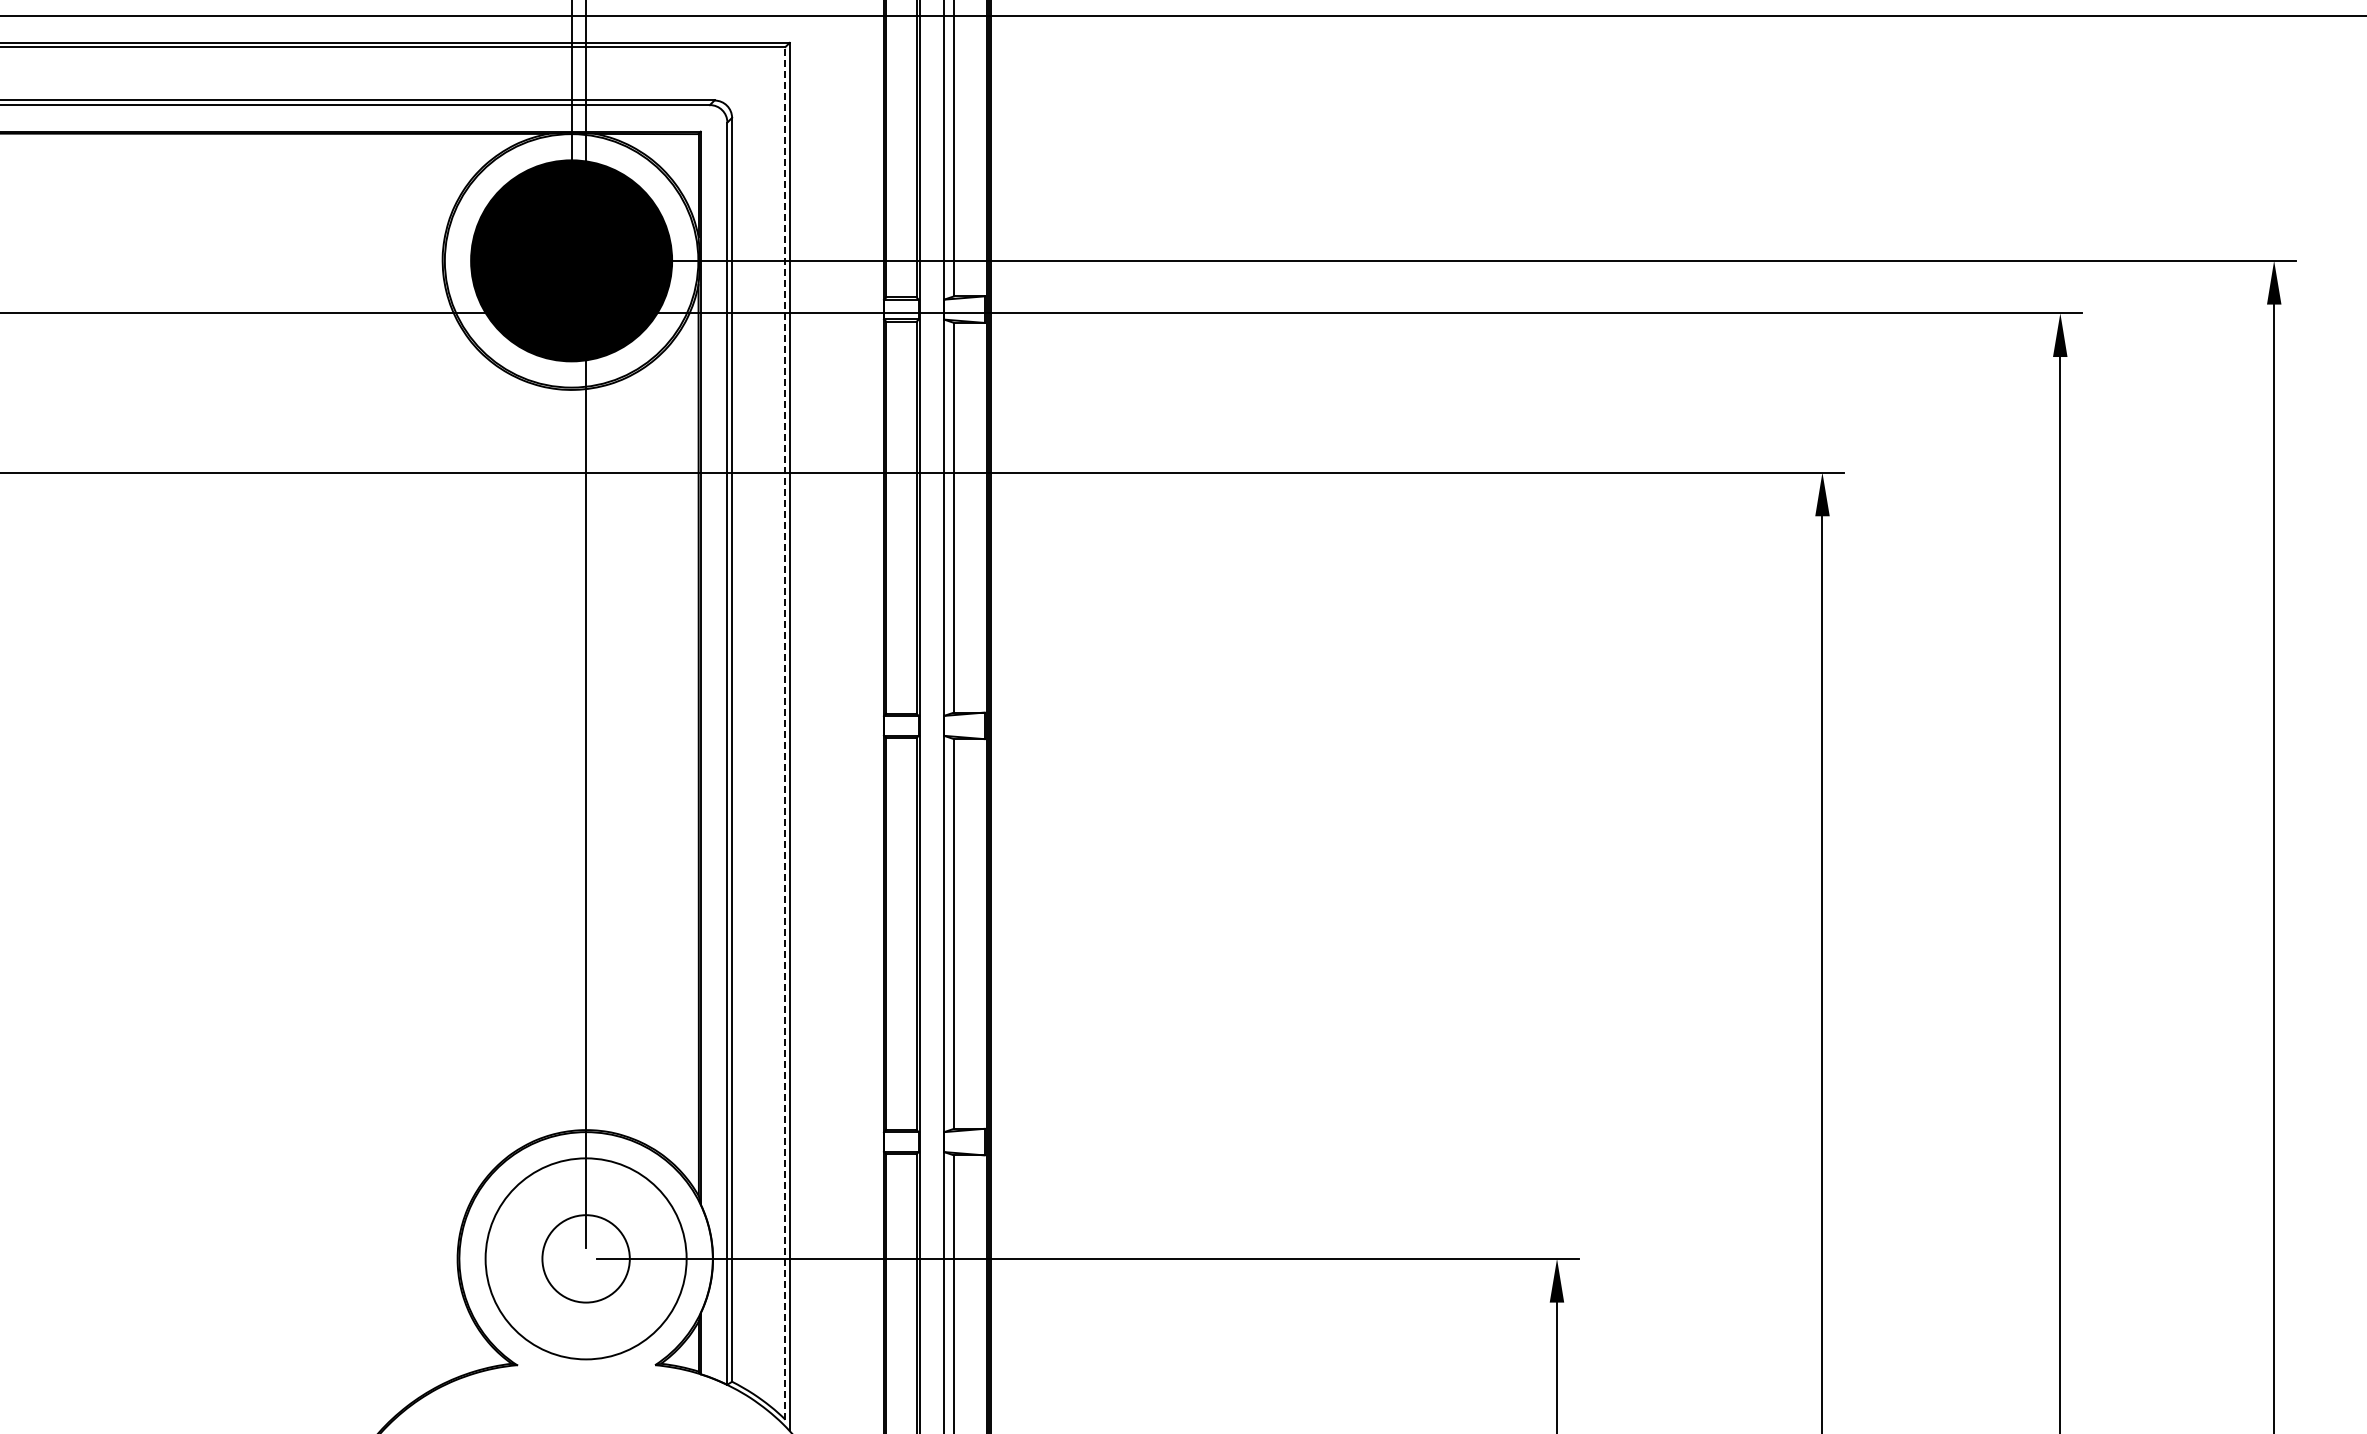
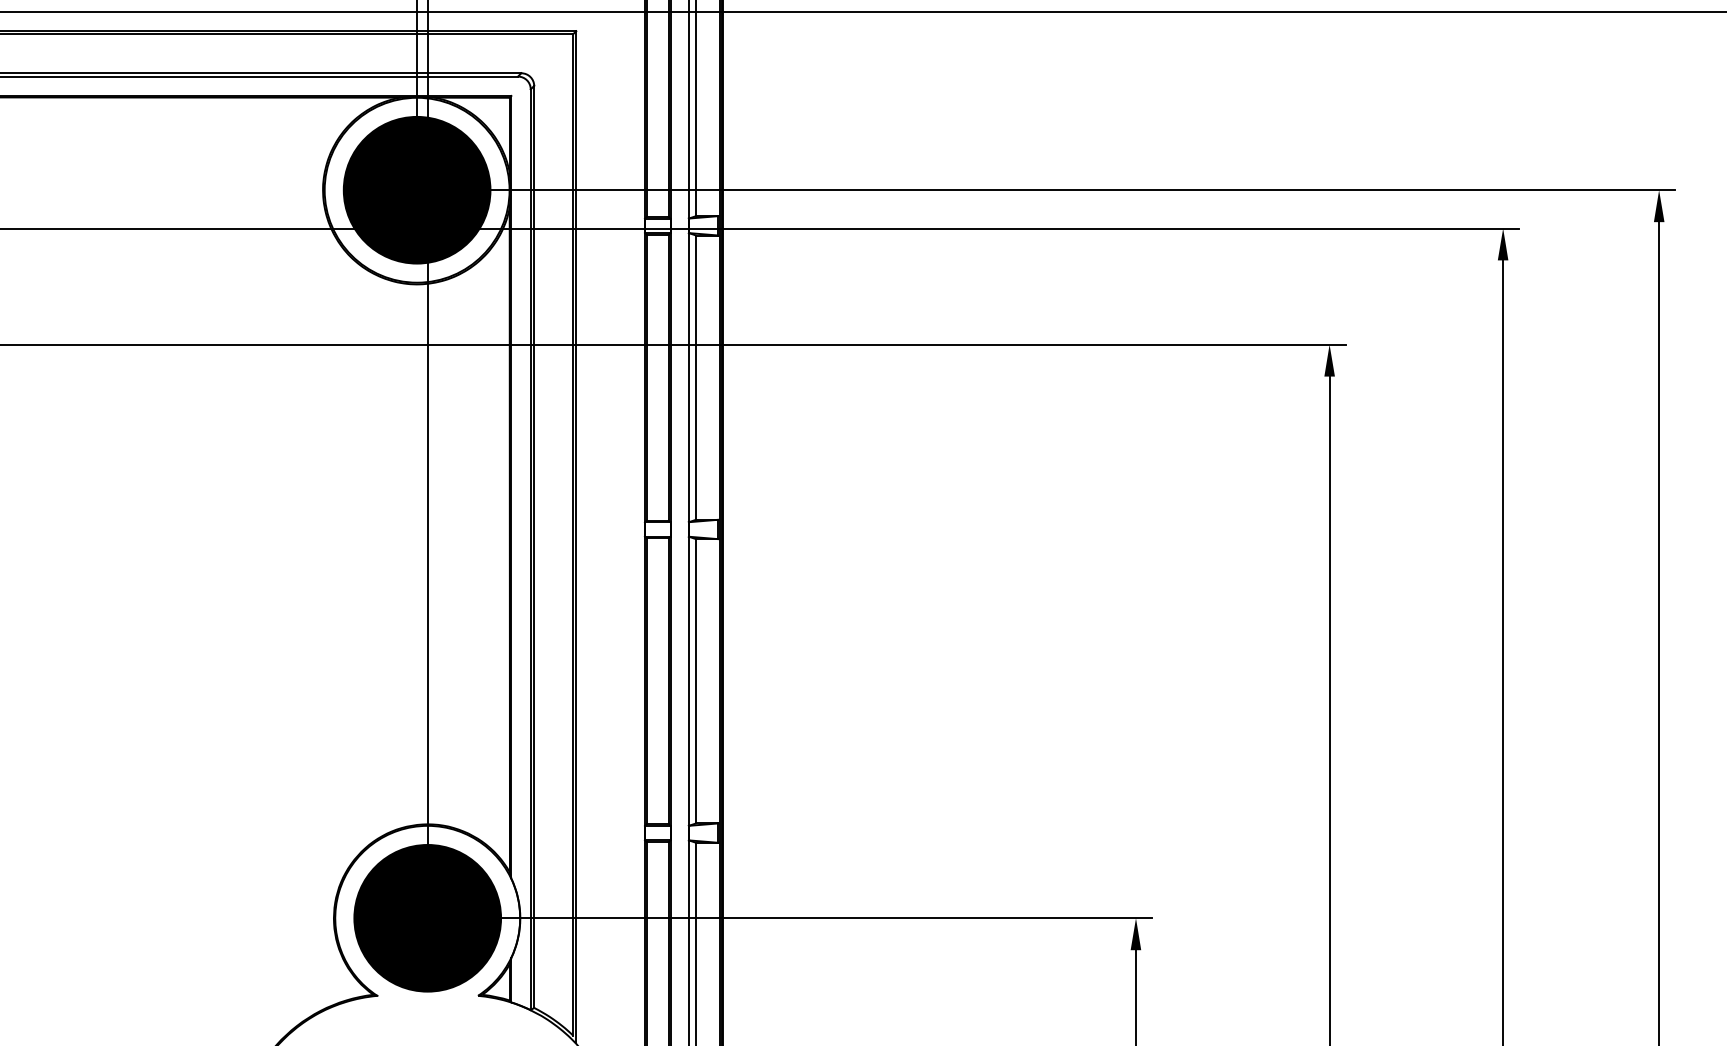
line: (785, 732) -> (573, 534), dashed -> solid
fill: (585, 1258) -> (427, 918), added

